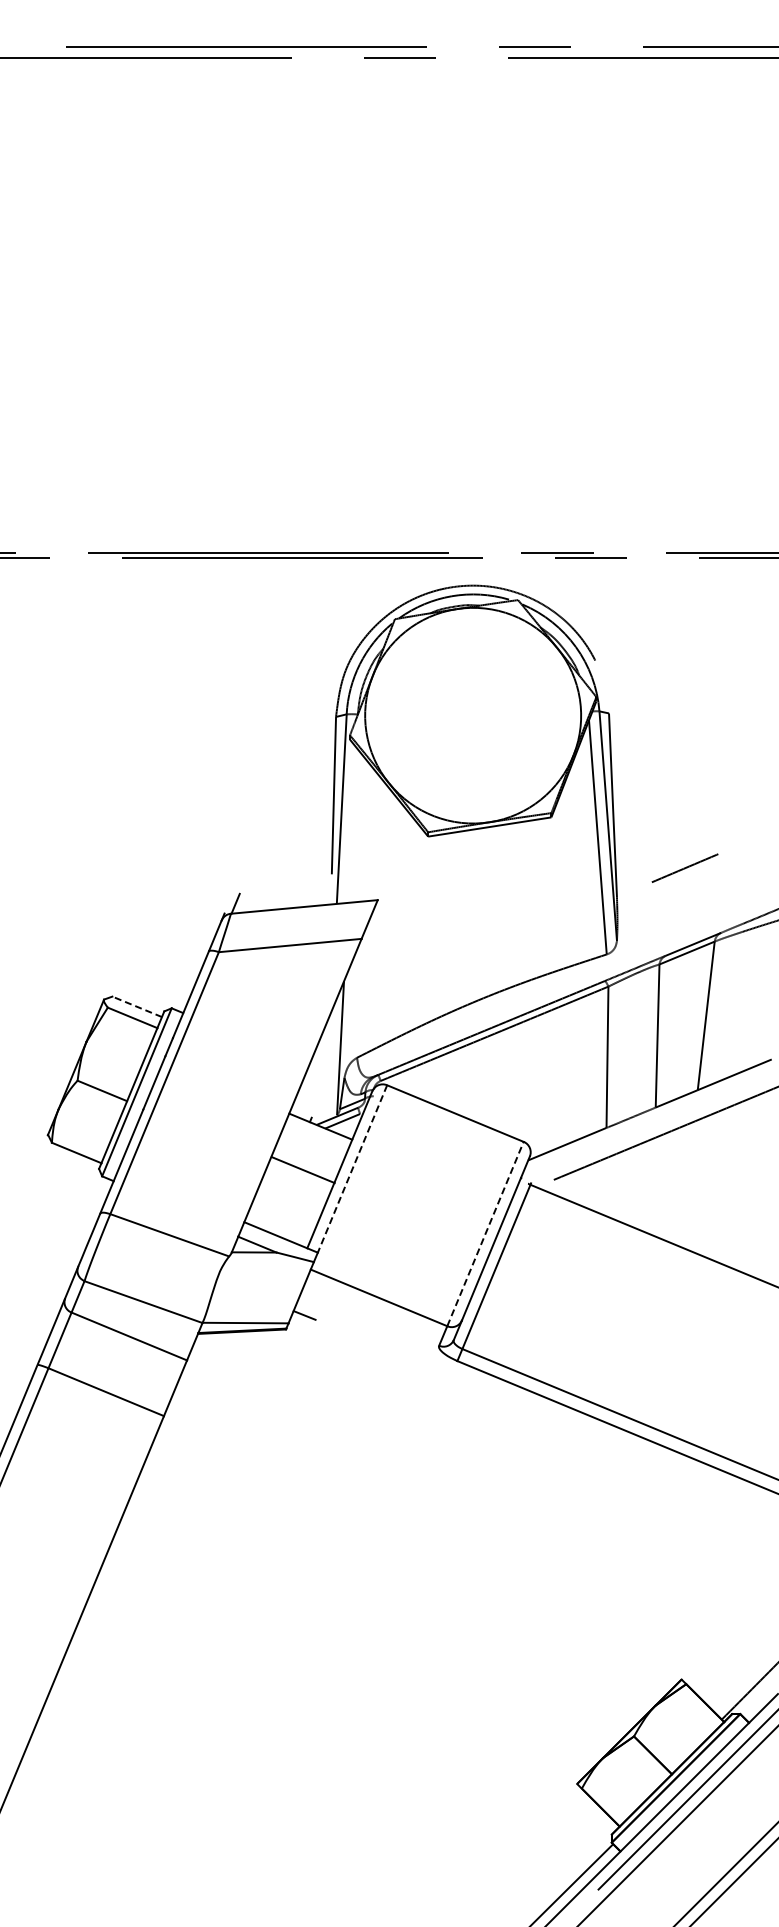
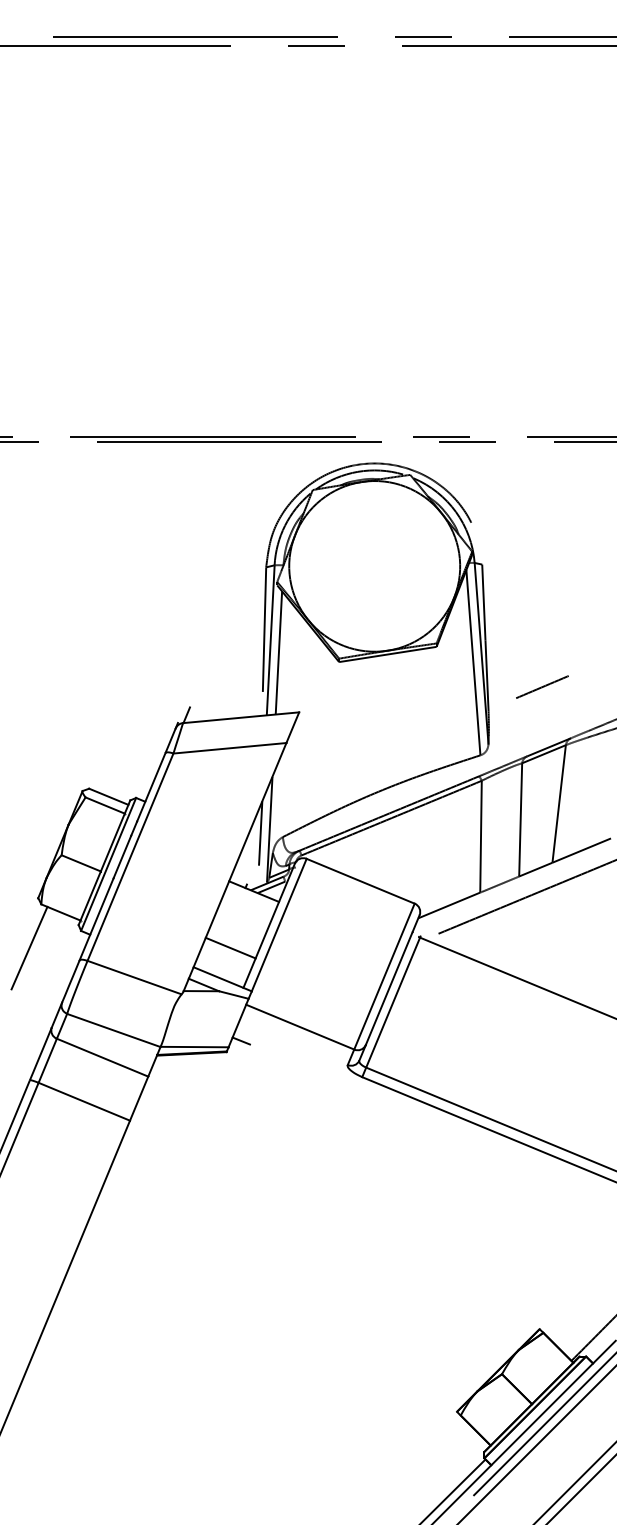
line: (352, 824) -> (279, 652), added
line: (137, 1006) -> (109, 796), dashed -> solid
line: (328, 1052) -> (260, 832), added
line: (352, 1168) -> (279, 924), dashed -> solid
line: (302, 1170) -> (230, 948), moved
line: (36, 1197) -> (29, 947), added
line: (485, 1234) -> (384, 976), dashed -> solid

